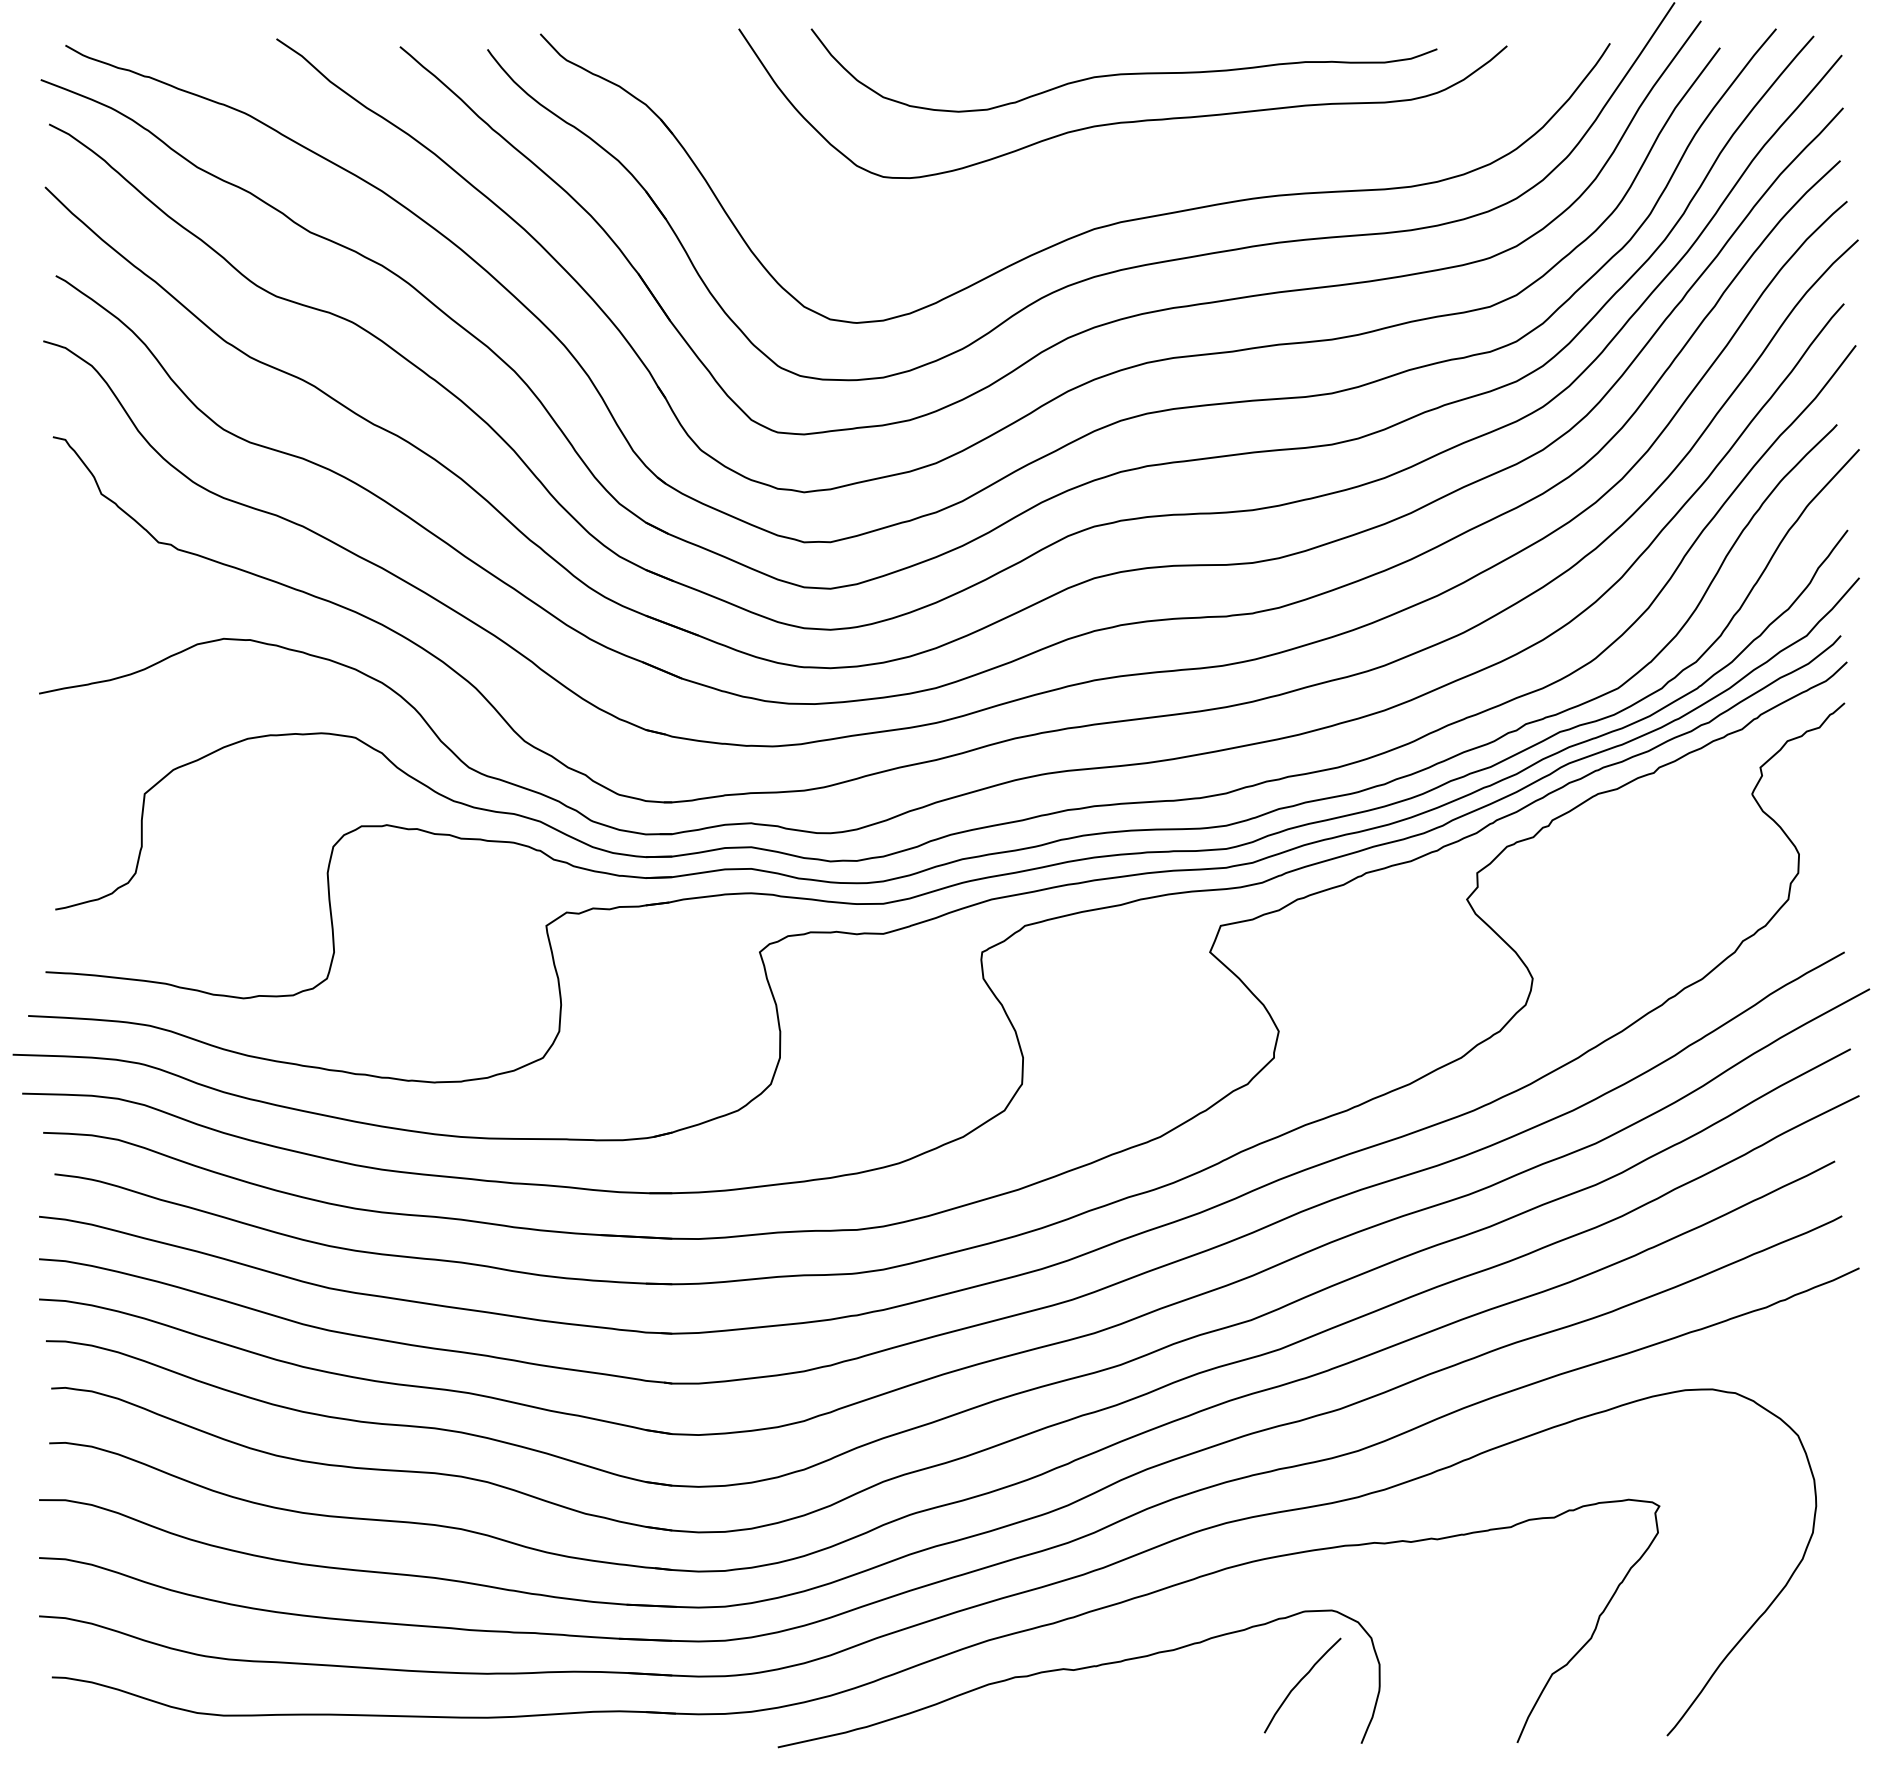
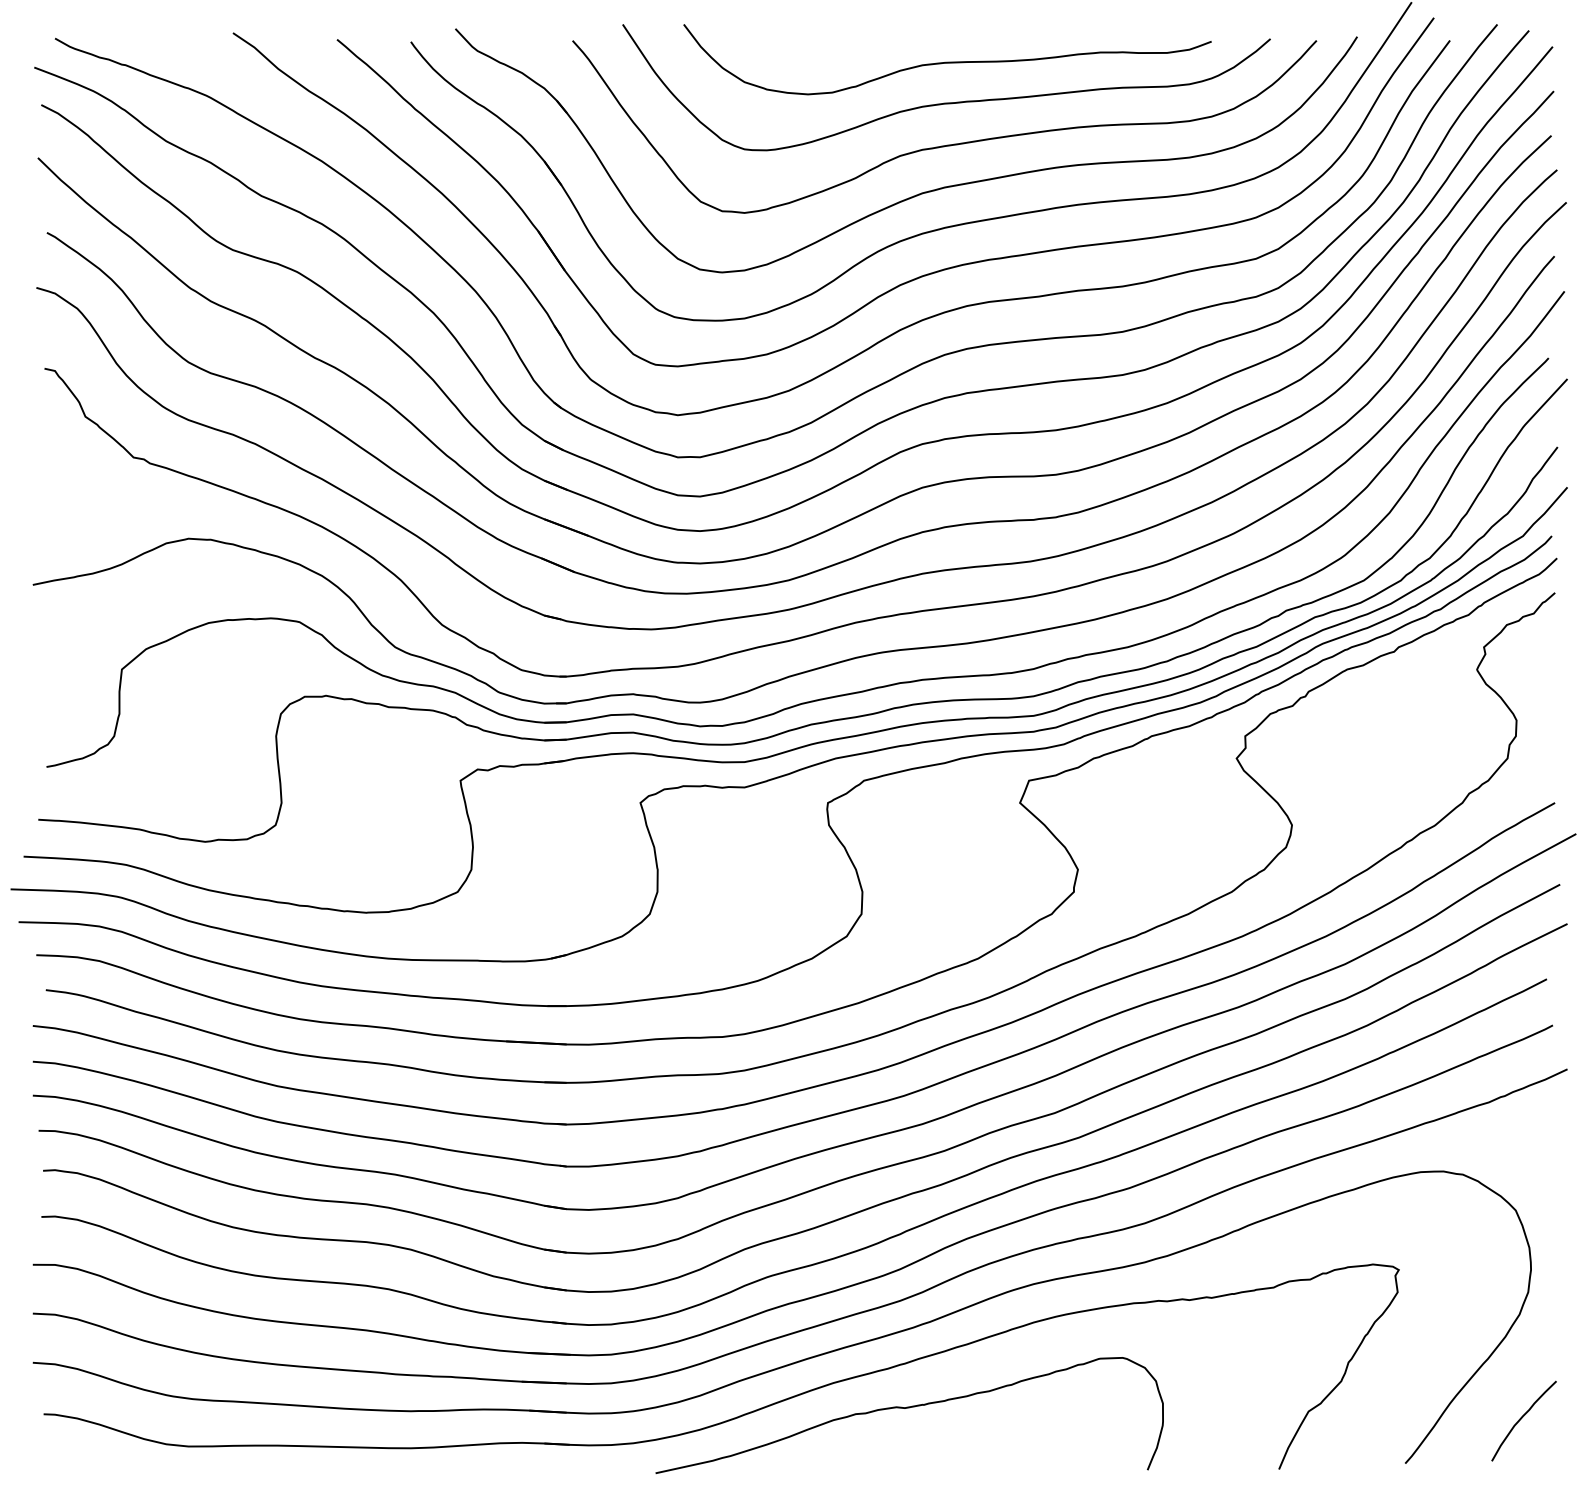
curve: (1124, 171) -> (947, 144), added
curve: (1300, 1682) -> (1522, 1418), moved

